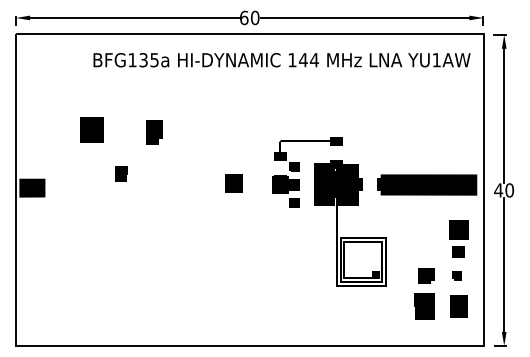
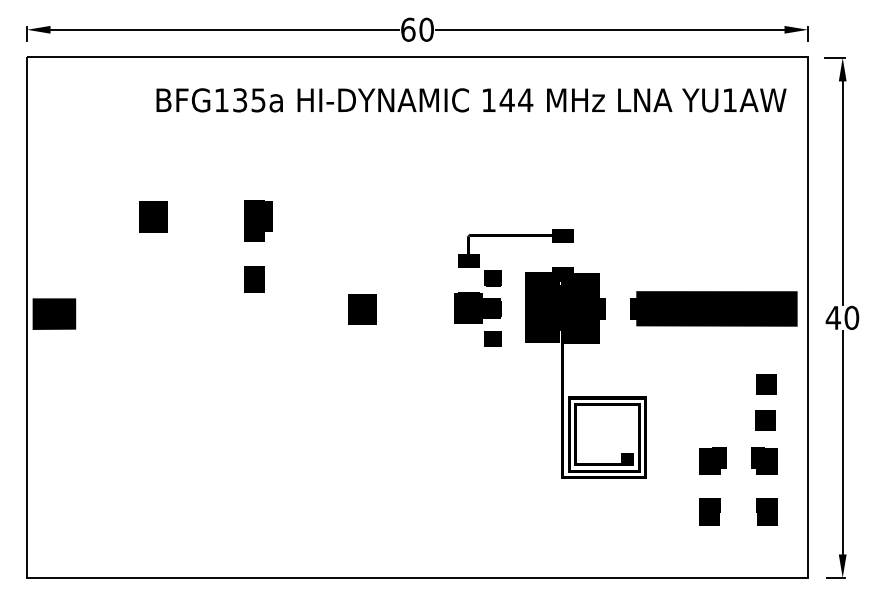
part: (91, 129) -> (153, 216), size x0.71
part: (121, 173) -> (255, 277), moved
part: (233, 183) -> (361, 309), moved
part: (458, 230) -> (766, 384), size x0.62
part: (457, 275) -> (764, 460), size x1.67
part: (424, 306) -> (709, 511), size x0.62
part: (458, 306) -> (766, 511), size x0.71

